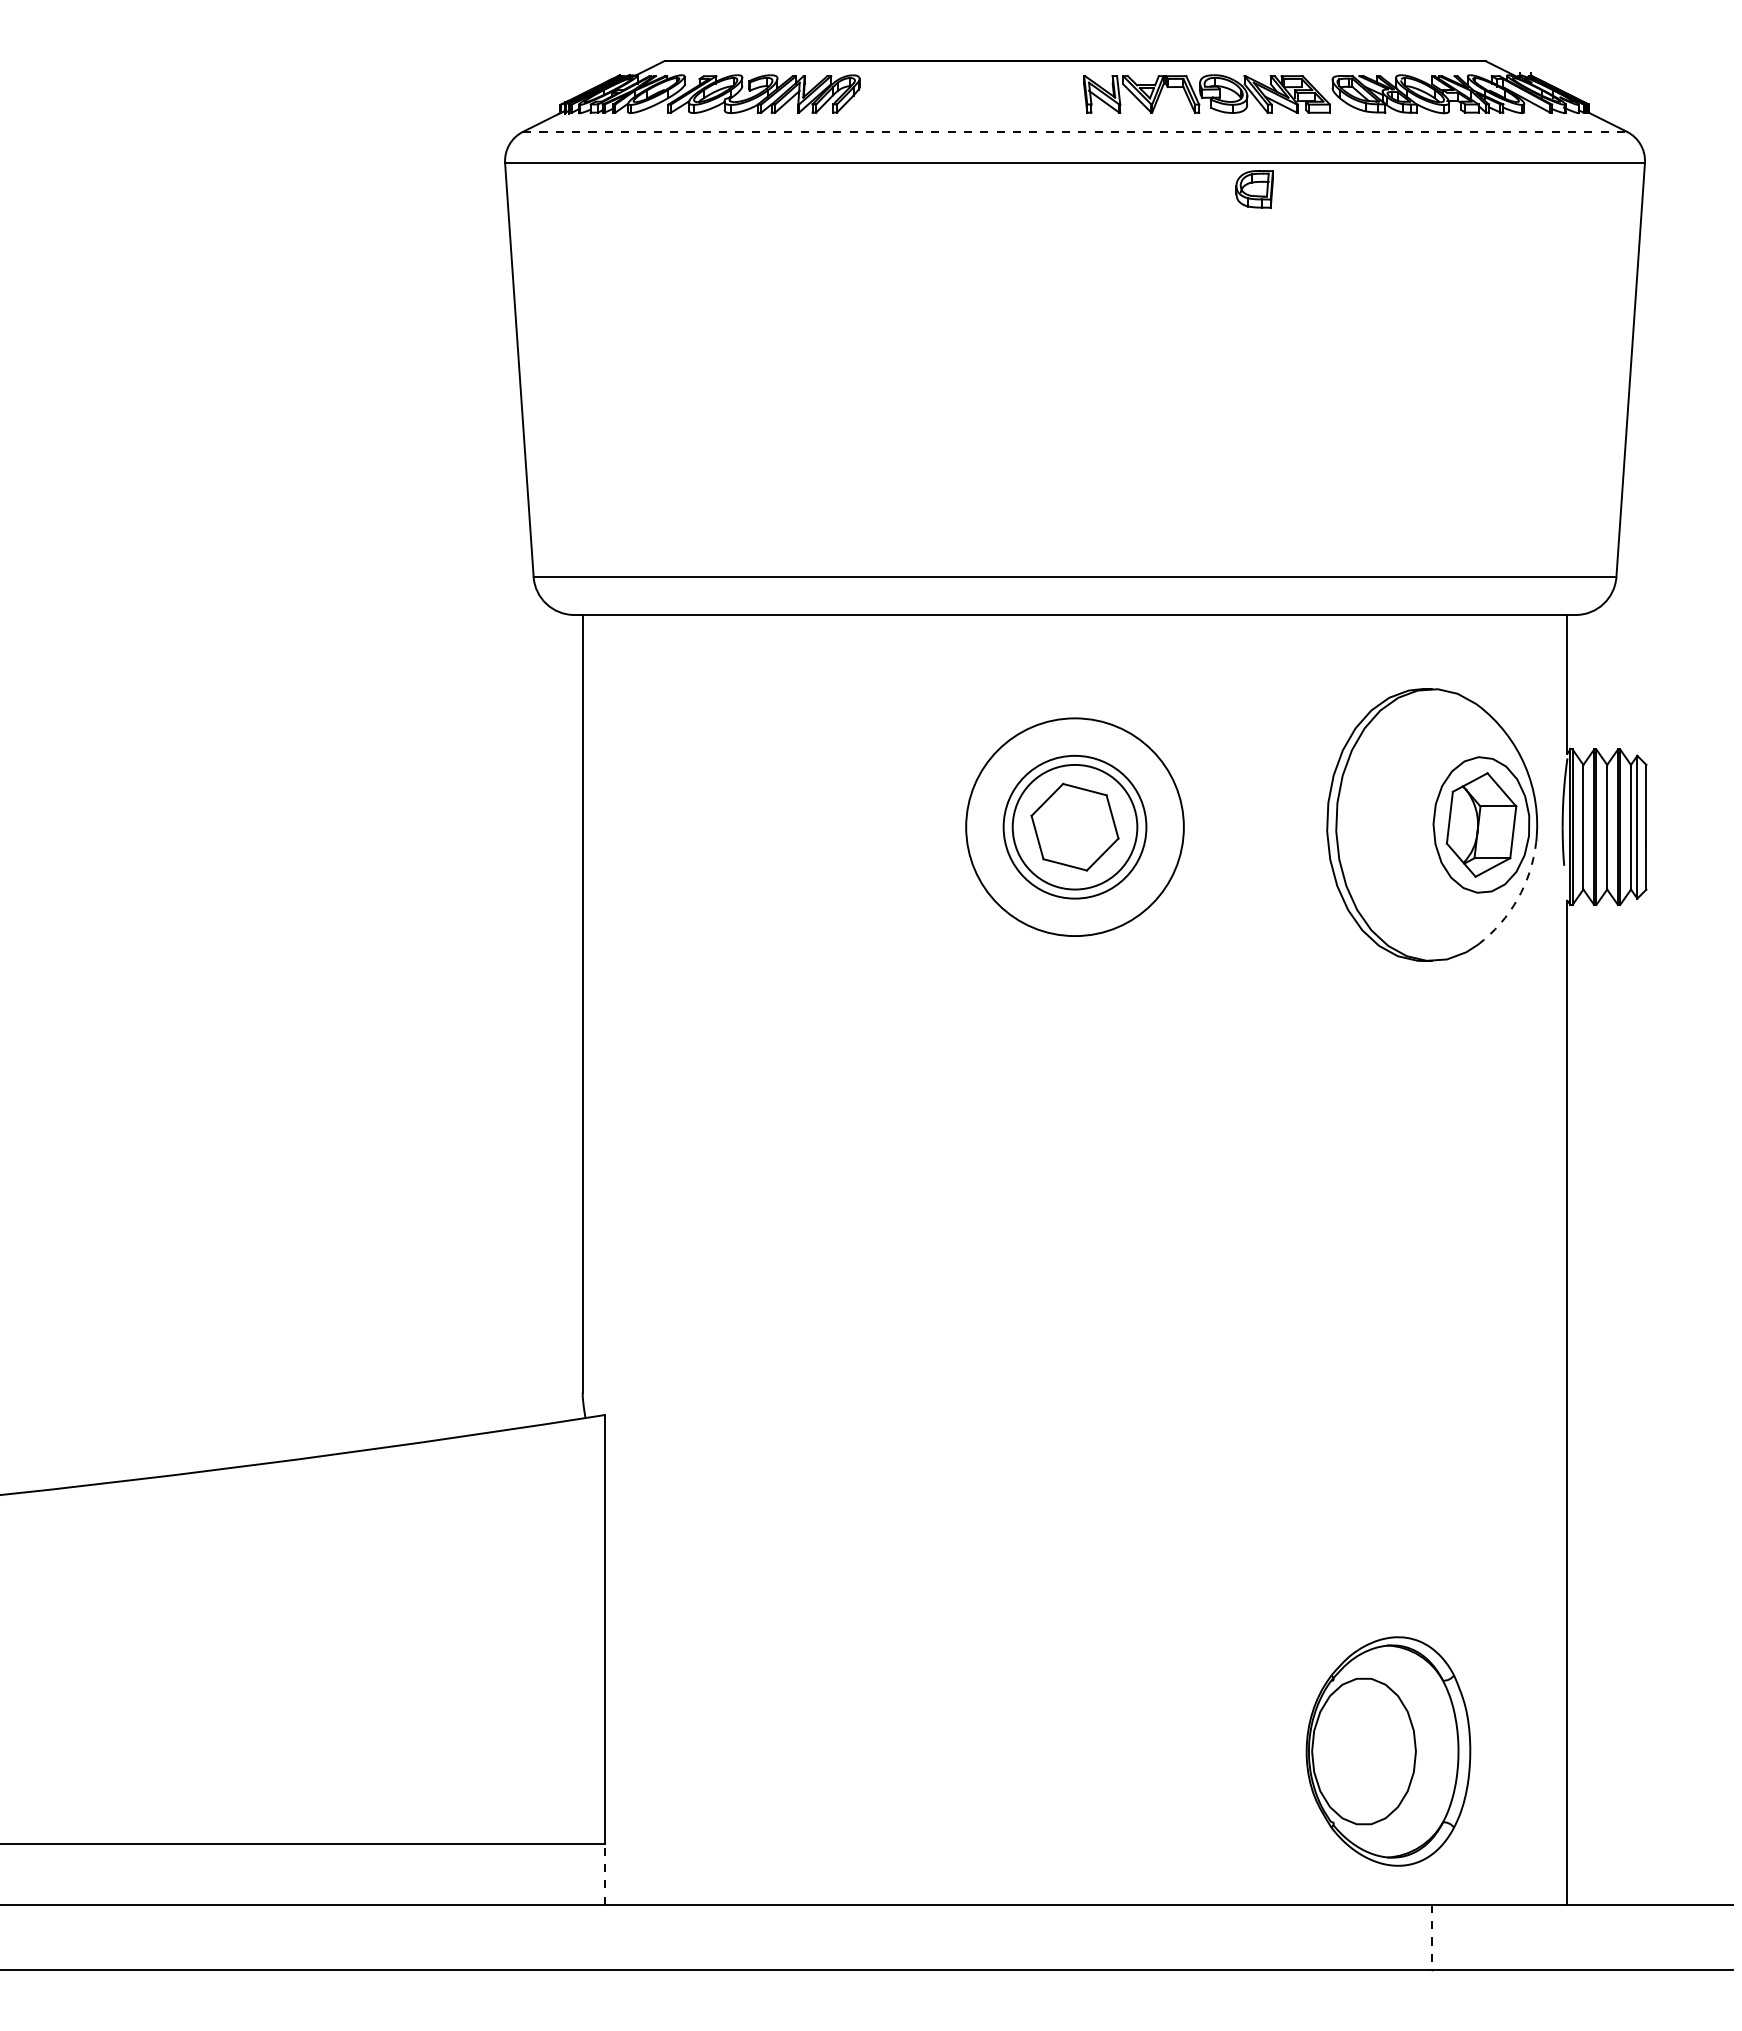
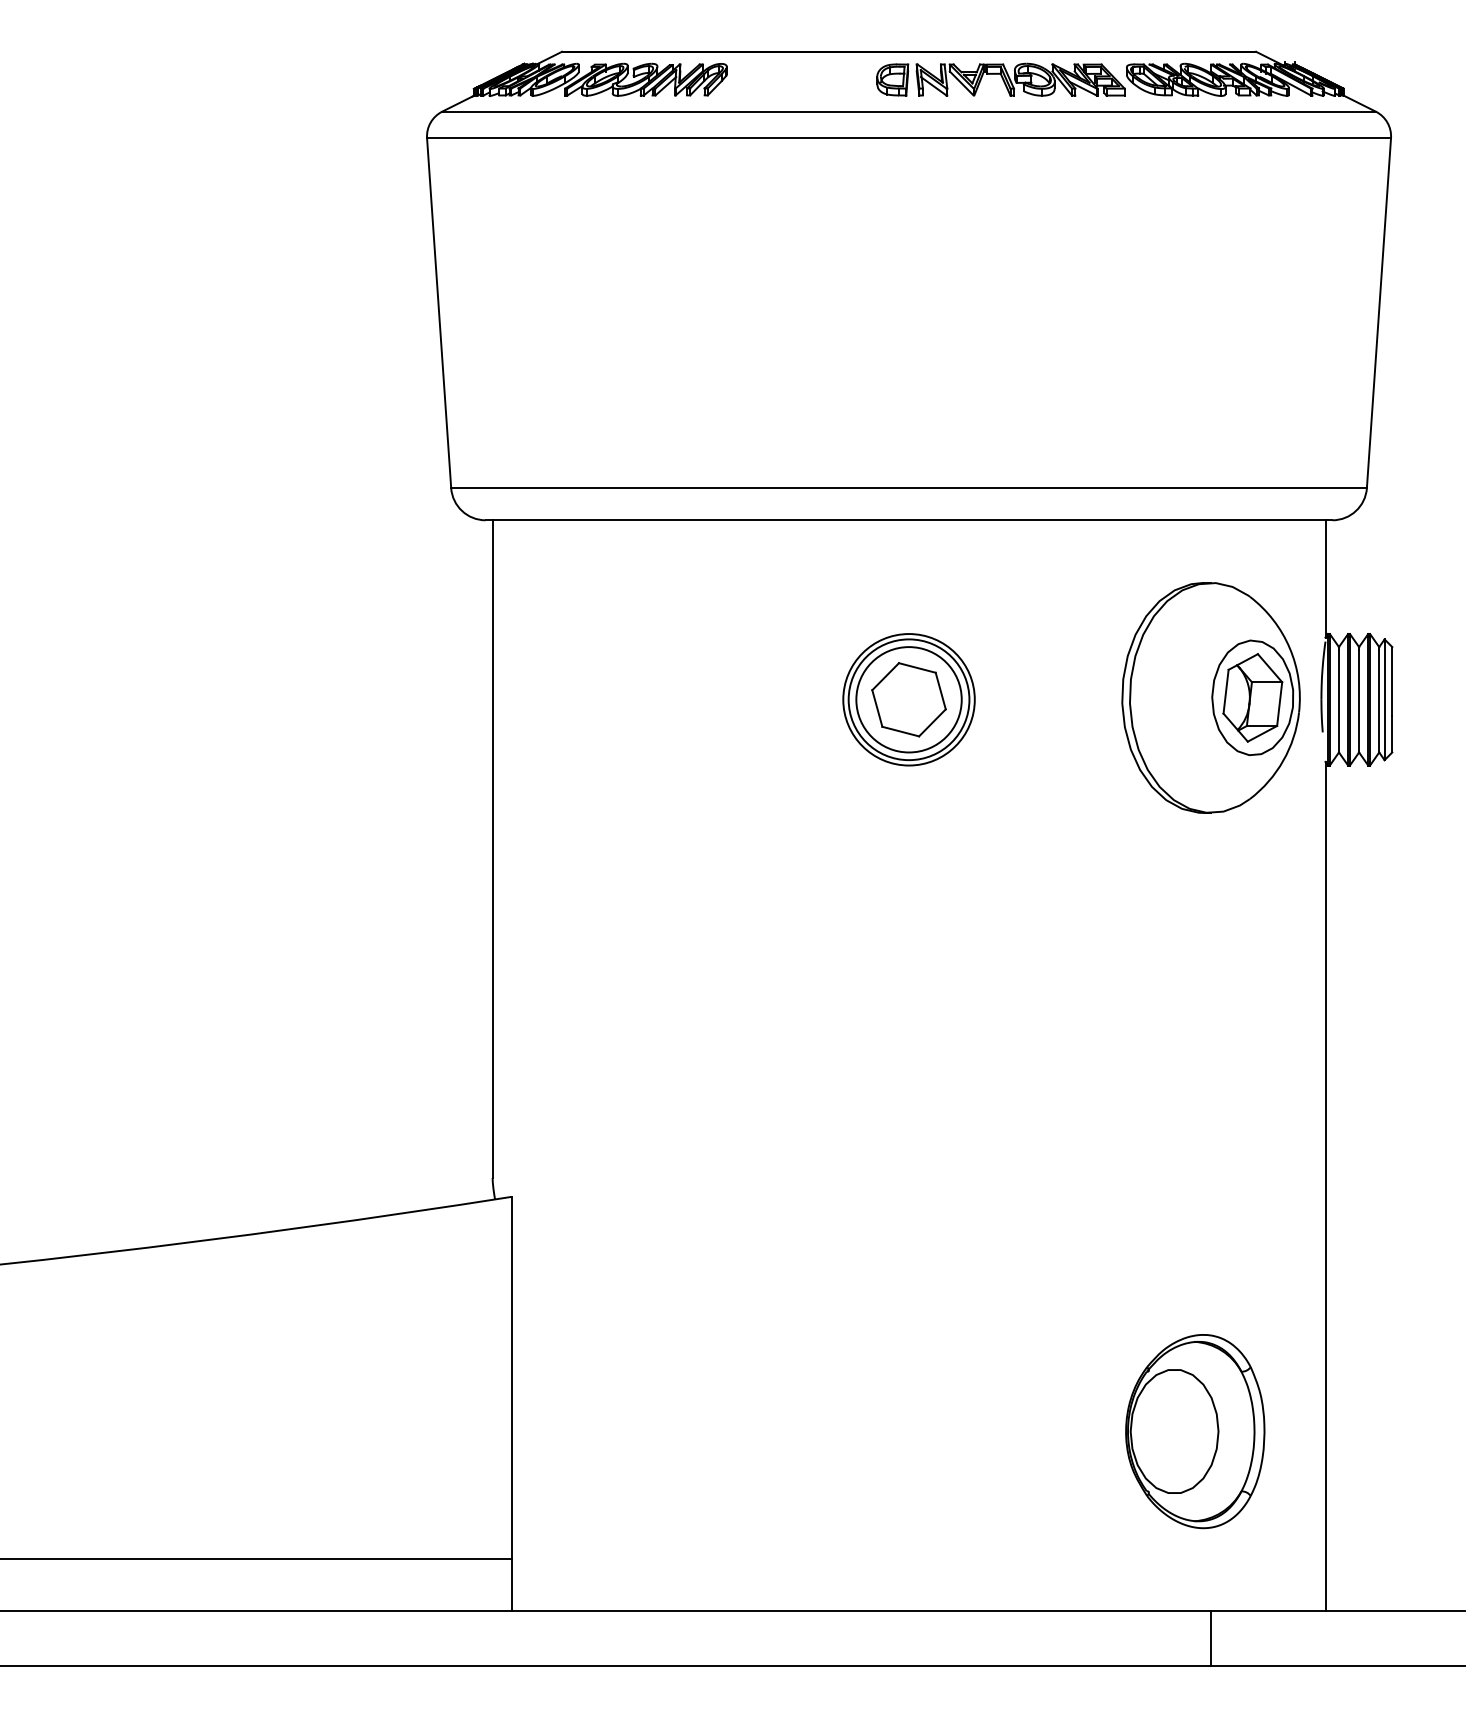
line: (1075, 131) -> (909, 111), dashed -> solid
part: (1254, 189) -> (892, 80), moved
circle: (1074, 826) -> (908, 699), size x0.71
arc: (1517, 899) -> (1283, 760), dashed -> solid
part: (1388, 1751) -> (1195, 1431), moved
line: (605, 1874) -> (511, 1585), dashed -> solid
line: (1431, 1937) -> (1210, 1638), dashed -> solid

